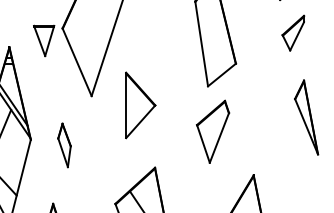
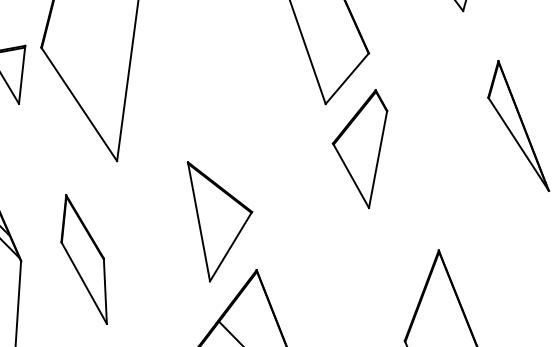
part: (140, 105) -> (225, 217), moved
part: (213, 131) -> (365, 149), moved
part: (64, 145) -> (84, 260), size x1.67

